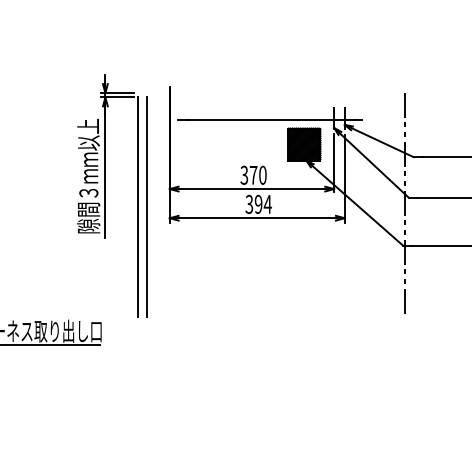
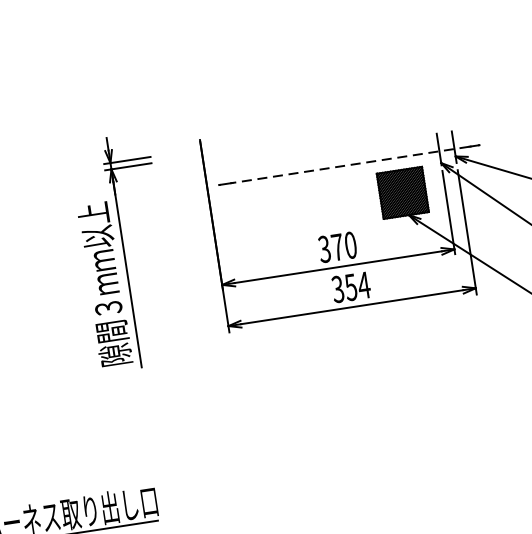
line: (271, 119) -> (350, 164), solid -> dashed
text: (258, 203) -> (350, 286), 394 -> 354
line: (146, 206) -> (193, 314), removed
line: (138, 207) -> (182, 317), removed

